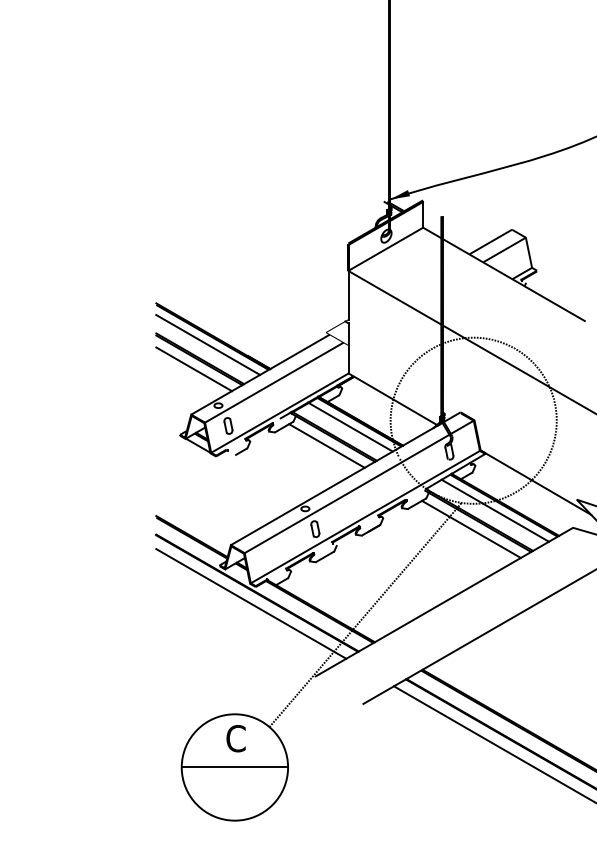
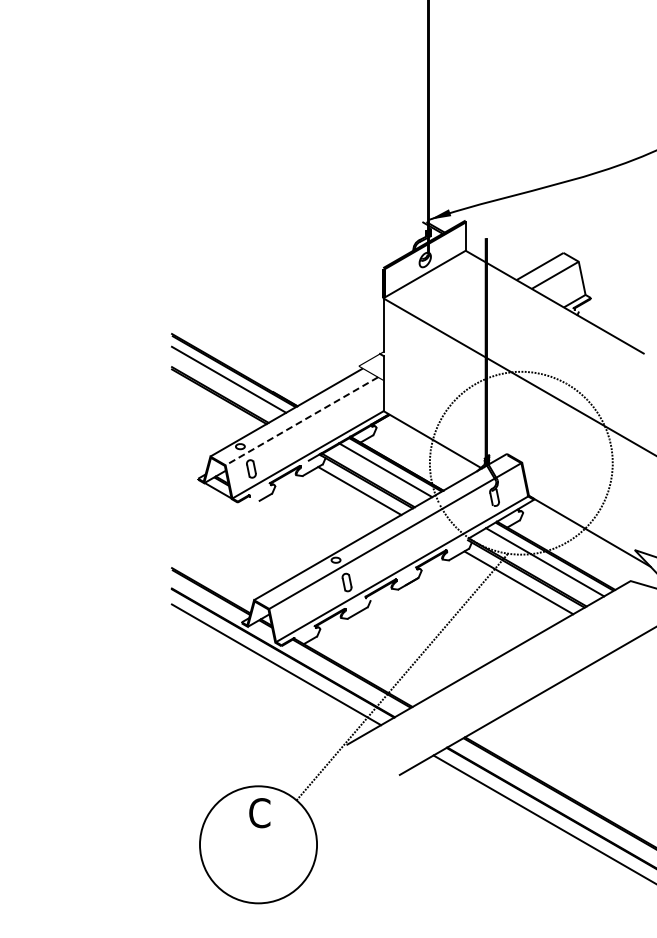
line: (194, 369) -> (213, 406), removed
line: (273, 382) -> (301, 421), solid -> dashed
line: (234, 767) -> (258, 844), removed

